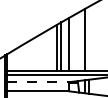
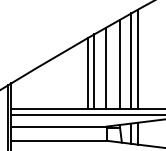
line: (89, 38) -> (137, 59), added
line: (78, 41) -> (120, 63), added
line: (38, 82) -> (59, 127), dashed -> solid

